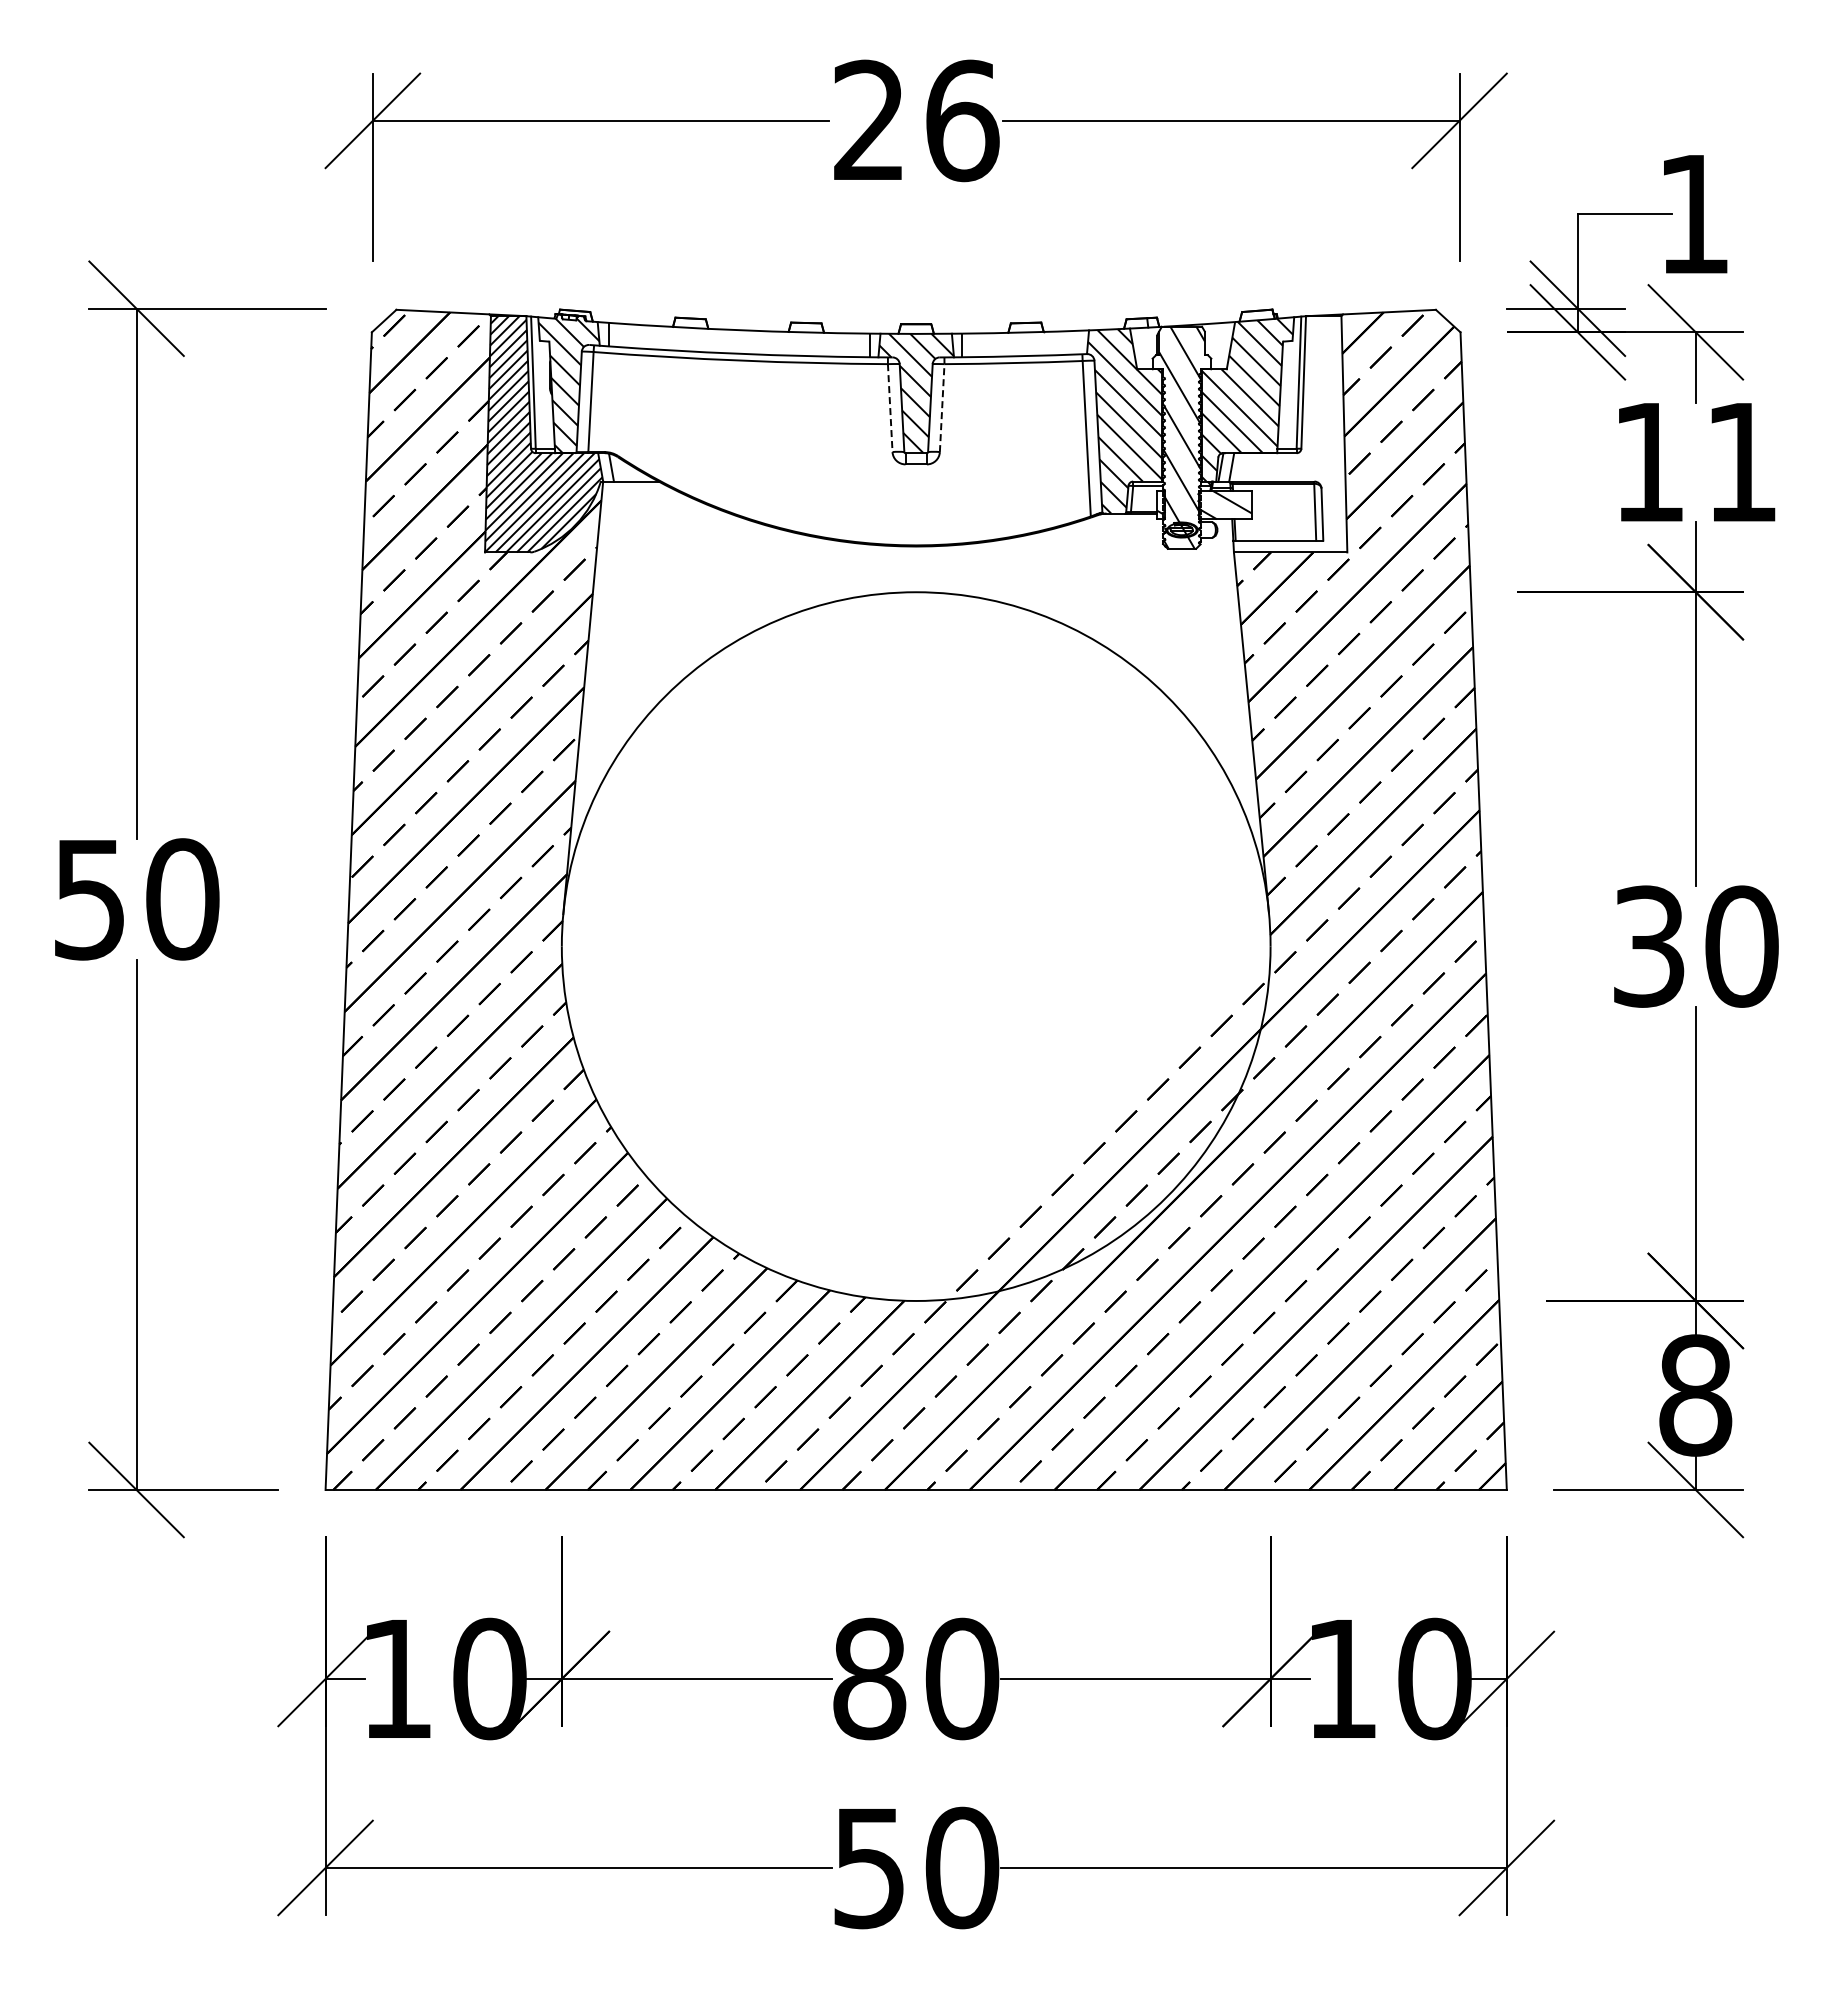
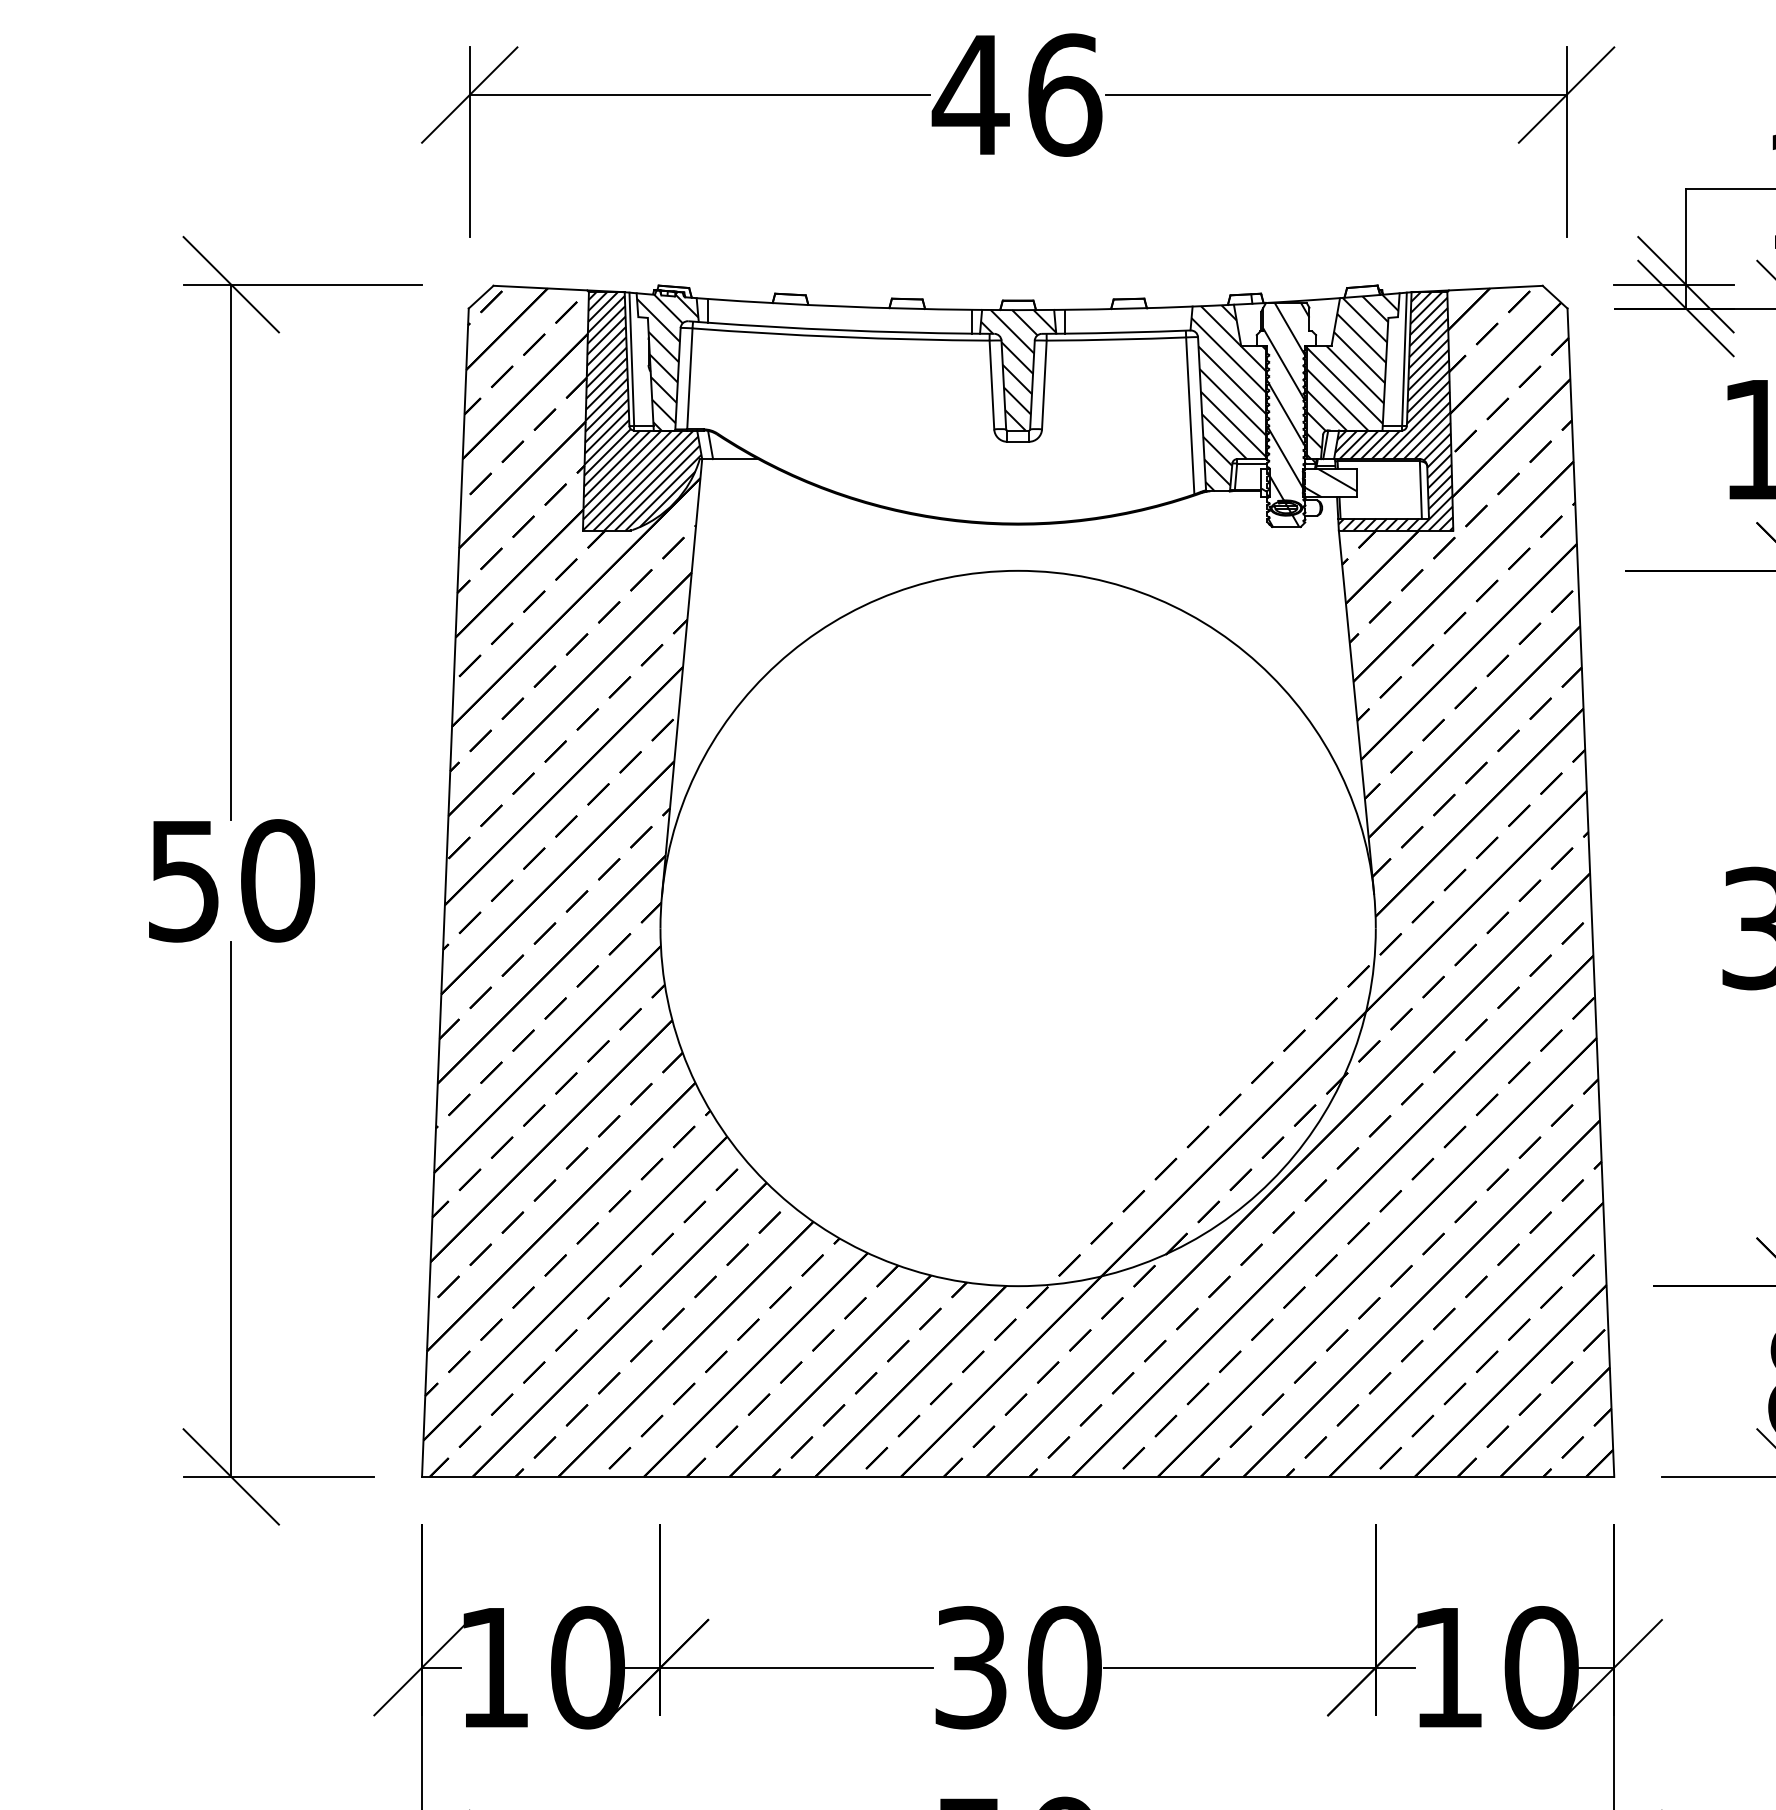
text: (868, 119) -> (969, 93), 26 -> 46
line: (942, 407) -> (1044, 384), dashed -> solid
line: (890, 408) -> (992, 385), dashed -> solid
hatch: (1288, 434) -> (1393, 411), added
text: (869, 1678) -> (971, 1667), 80 -> 30

